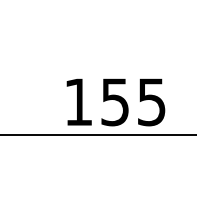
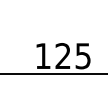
text: (114, 102) -> (62, 56), 155 -> 125

